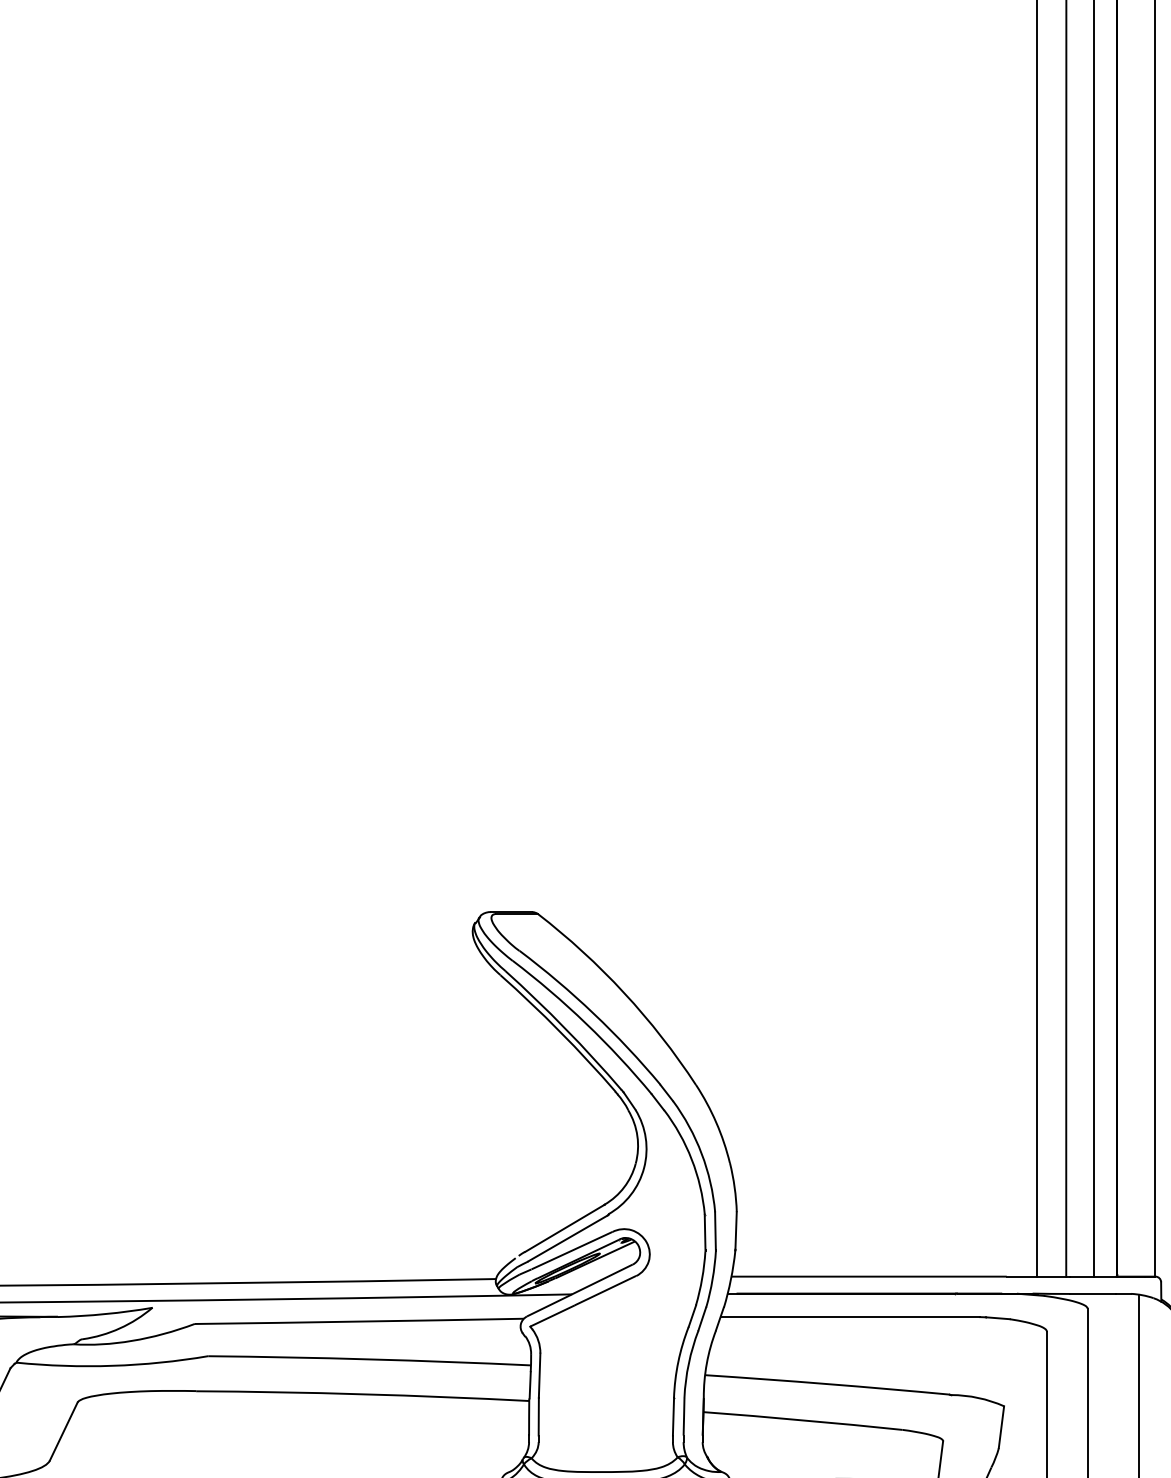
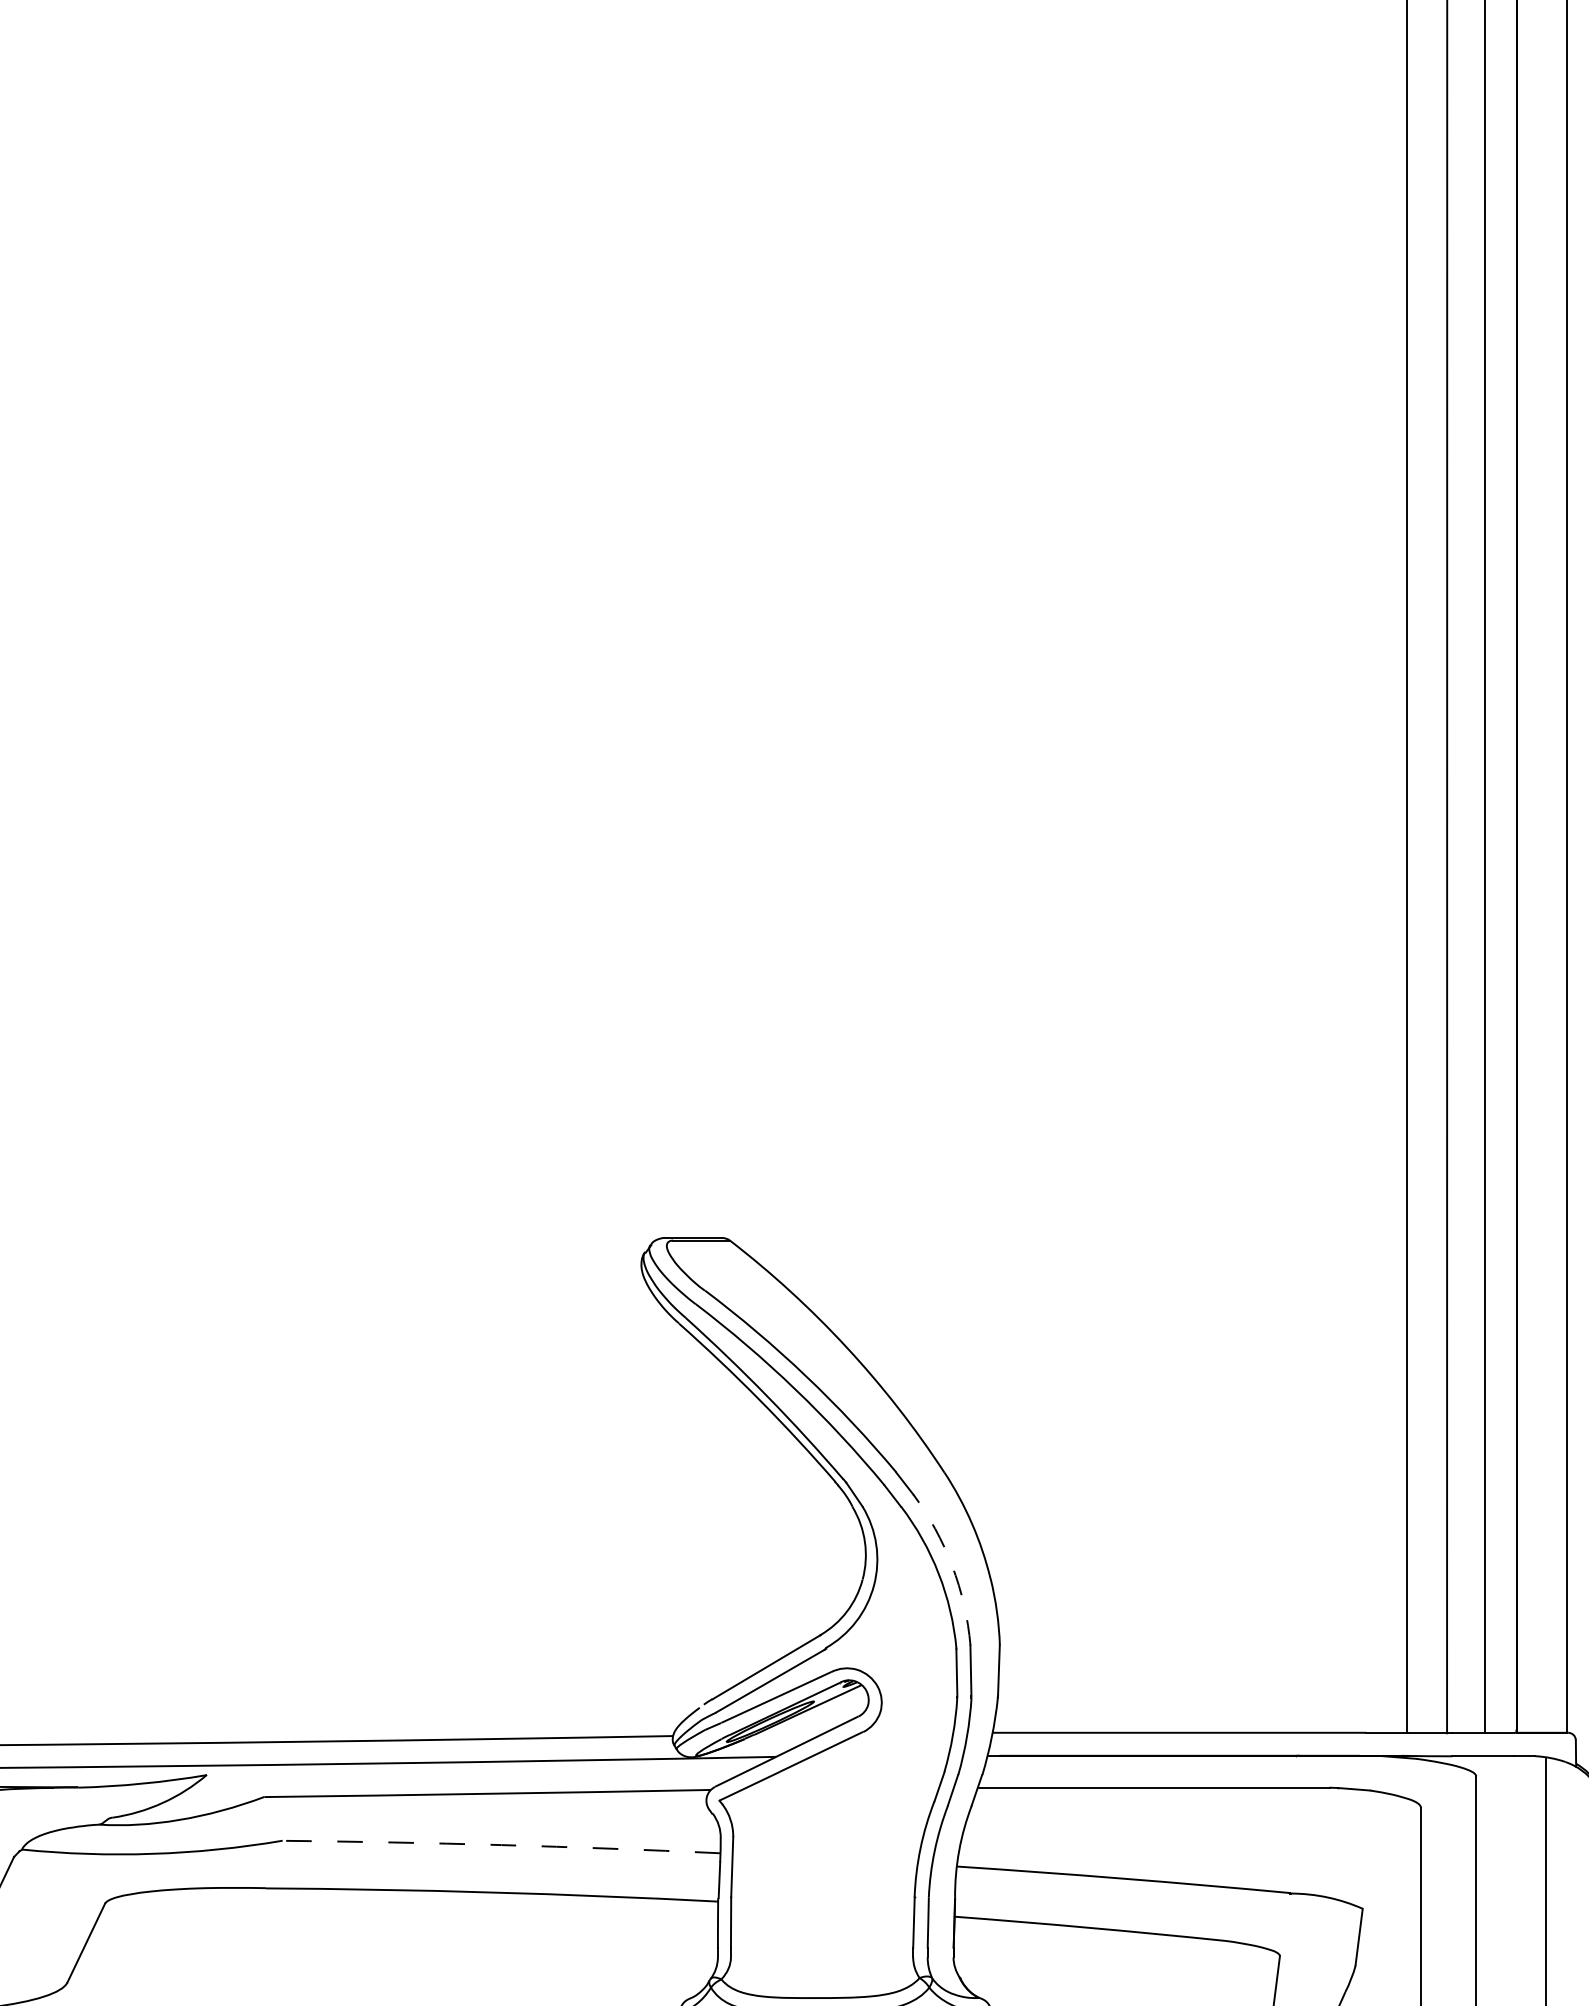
arc: (701, 1153) -> (952, 1565), solid -> dashed
arc: (369, 1359) -> (501, 1845), solid -> dashed

